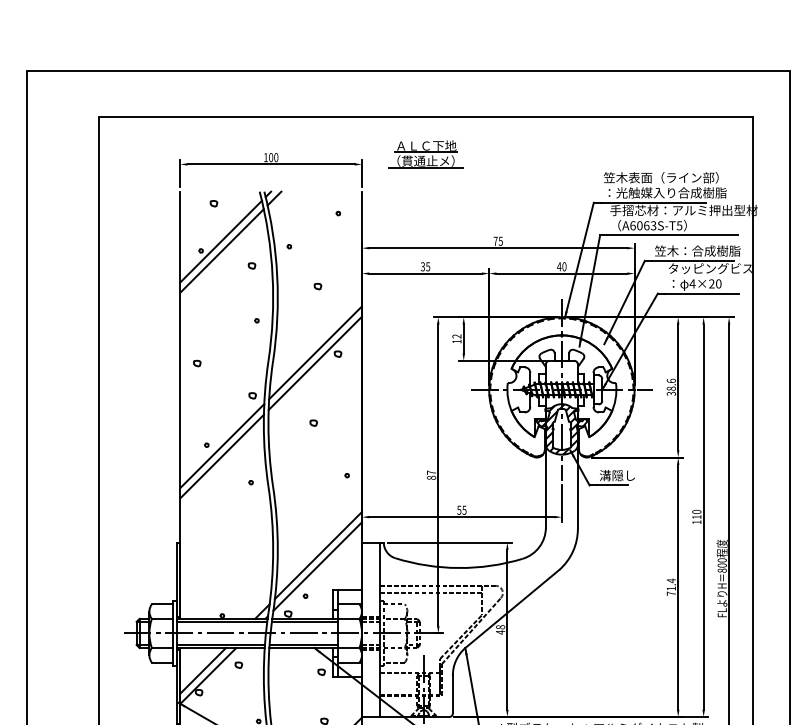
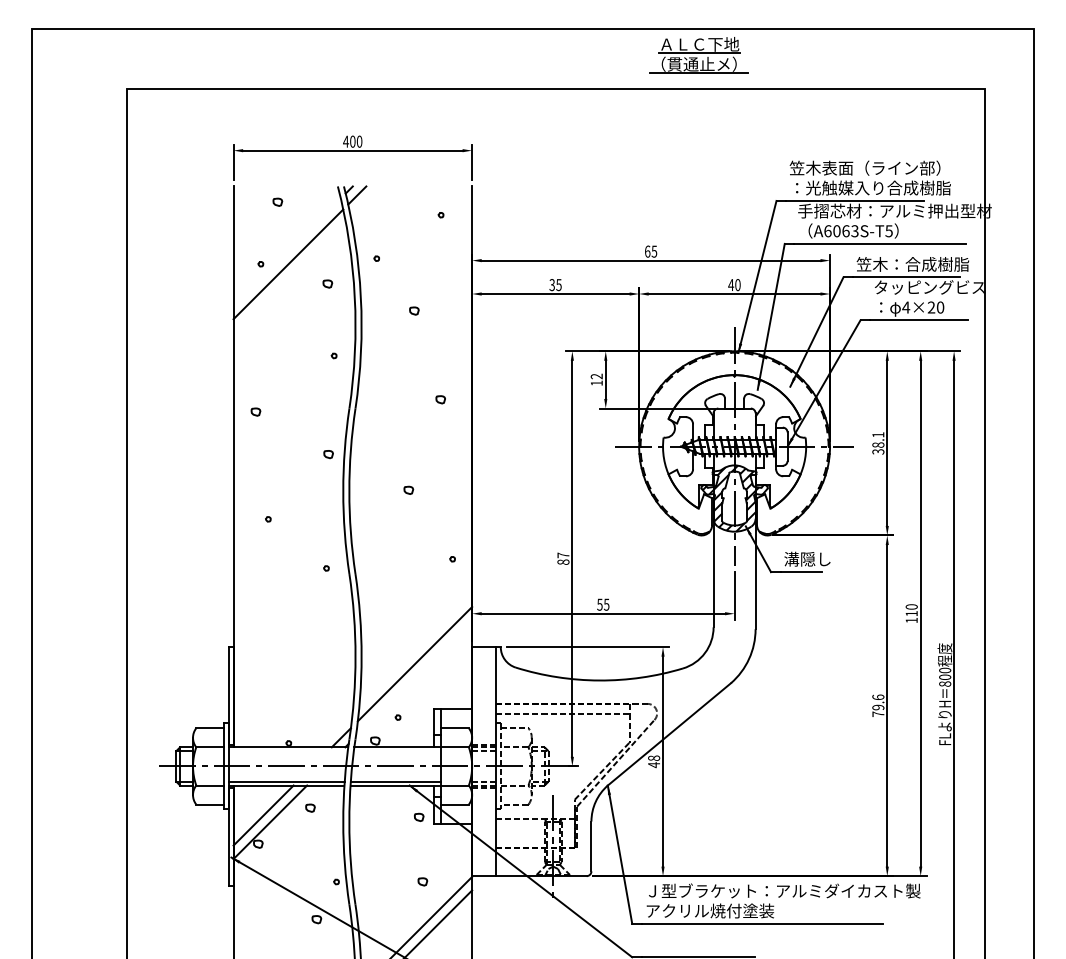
part: (425, 154) -> (698, 55), moved
text: (265, 157) -> (345, 141), 100 -> 400
line: (220, 241) -> (286, 251), removed
text: (495, 241) -> (647, 251), 75 -> 65
line: (315, 352) -> (411, 397), removed
line: (315, 363) -> (410, 411), removed
text: (671, 380) -> (878, 434), 38.6 -> 38.1
line: (222, 446) -> (288, 520), removed
line: (222, 456) -> (288, 534), removed
line: (317, 566) -> (413, 678), removed
text: (671, 584) -> (878, 702), 71.4 -> 79.6
line: (221, 622) -> (287, 751), removed
line: (305, 622) -> (397, 751), removed

